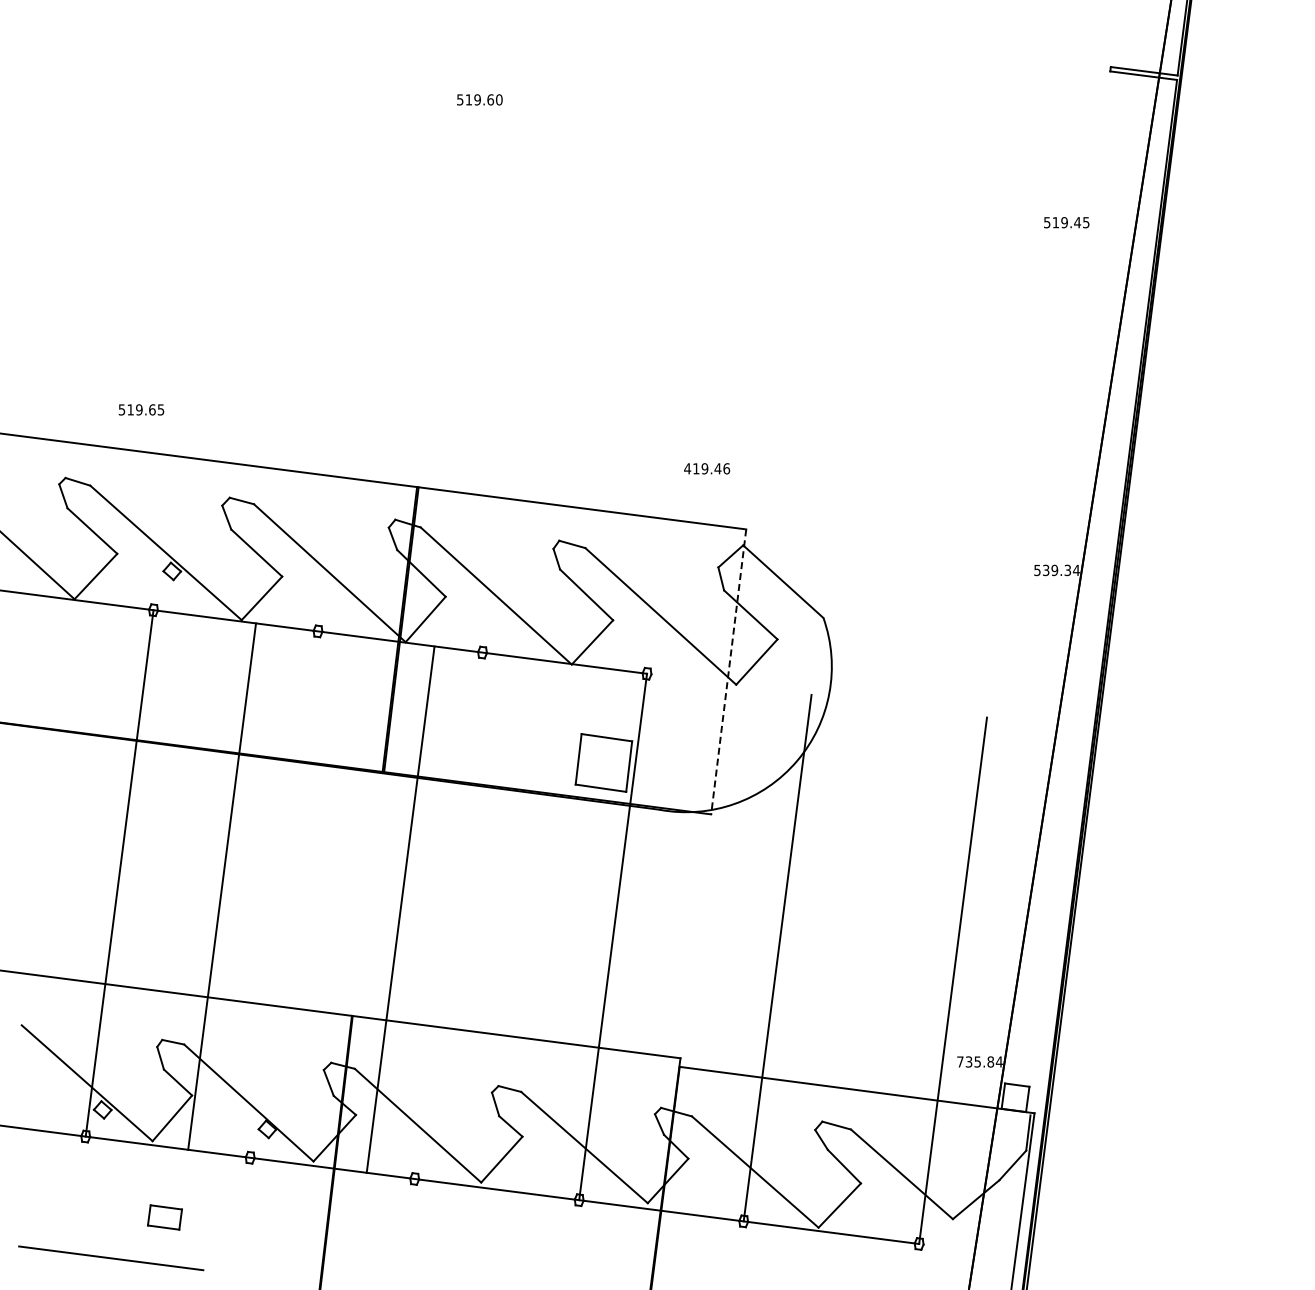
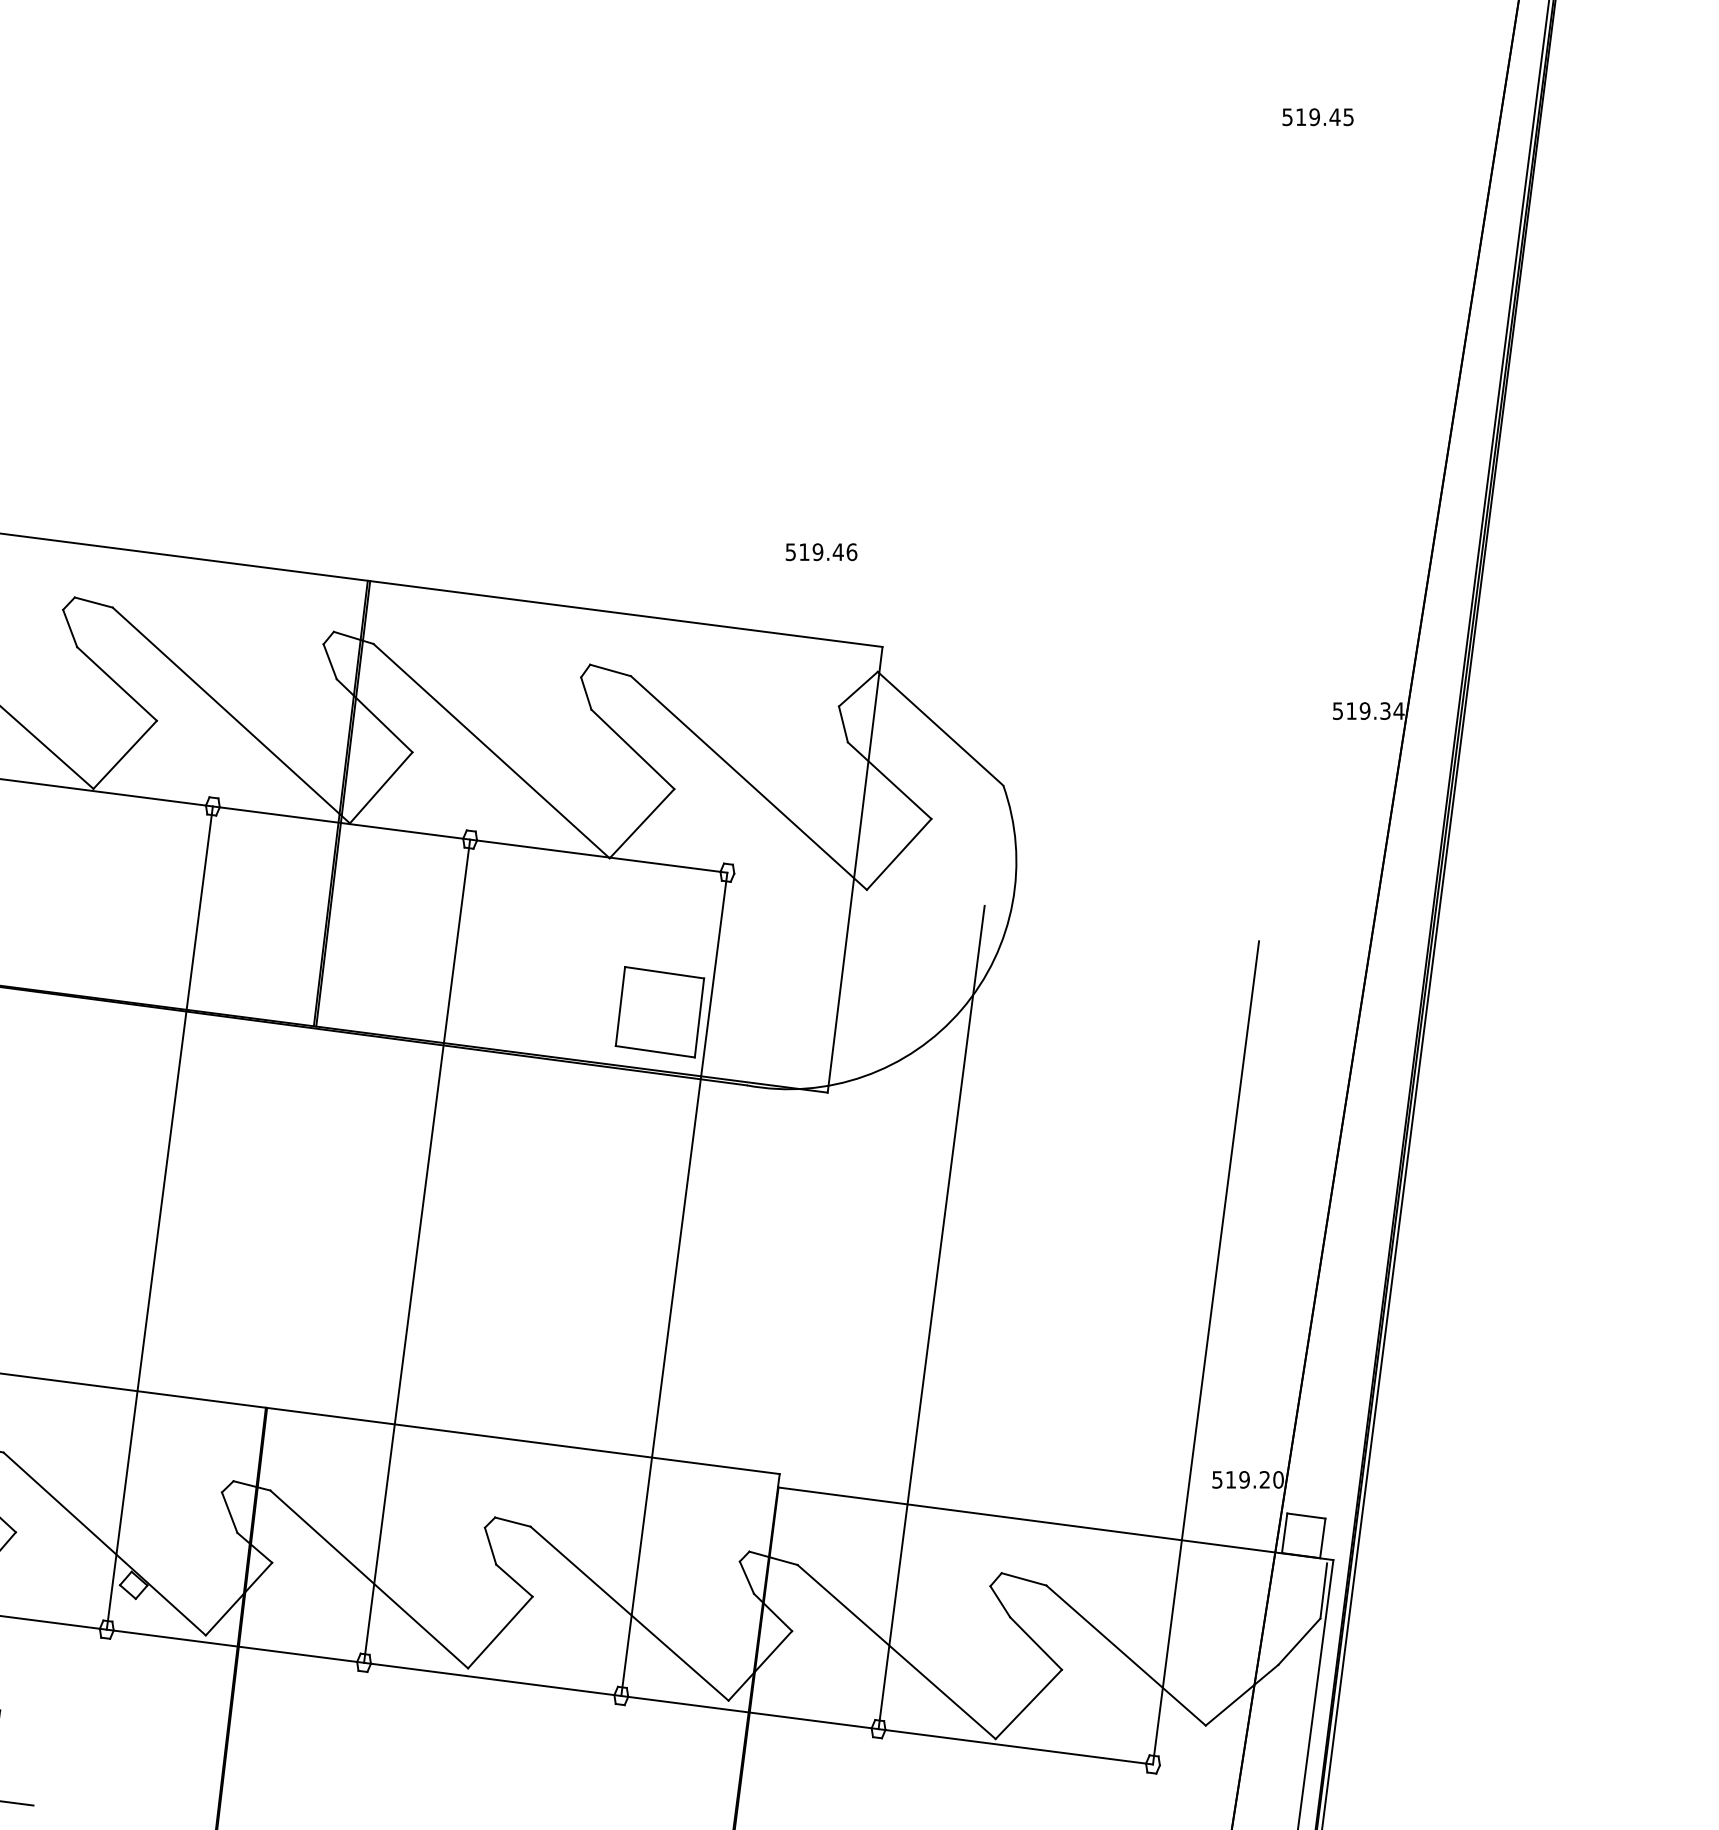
text: (1066, 222) -> (1317, 116), moved
text: (687, 468) -> (790, 551), 419.46 -> 519.46
text: (1046, 570) -> (1352, 711), 539.34 -> 519.34
line: (728, 671) -> (854, 869), dashed -> solid
line: (222, 886) -> (160, 1217), moved
line: (400, 909) -> (416, 1250), moved
text: (979, 1061) -> (1247, 1479), 735.84 -> 519.20

